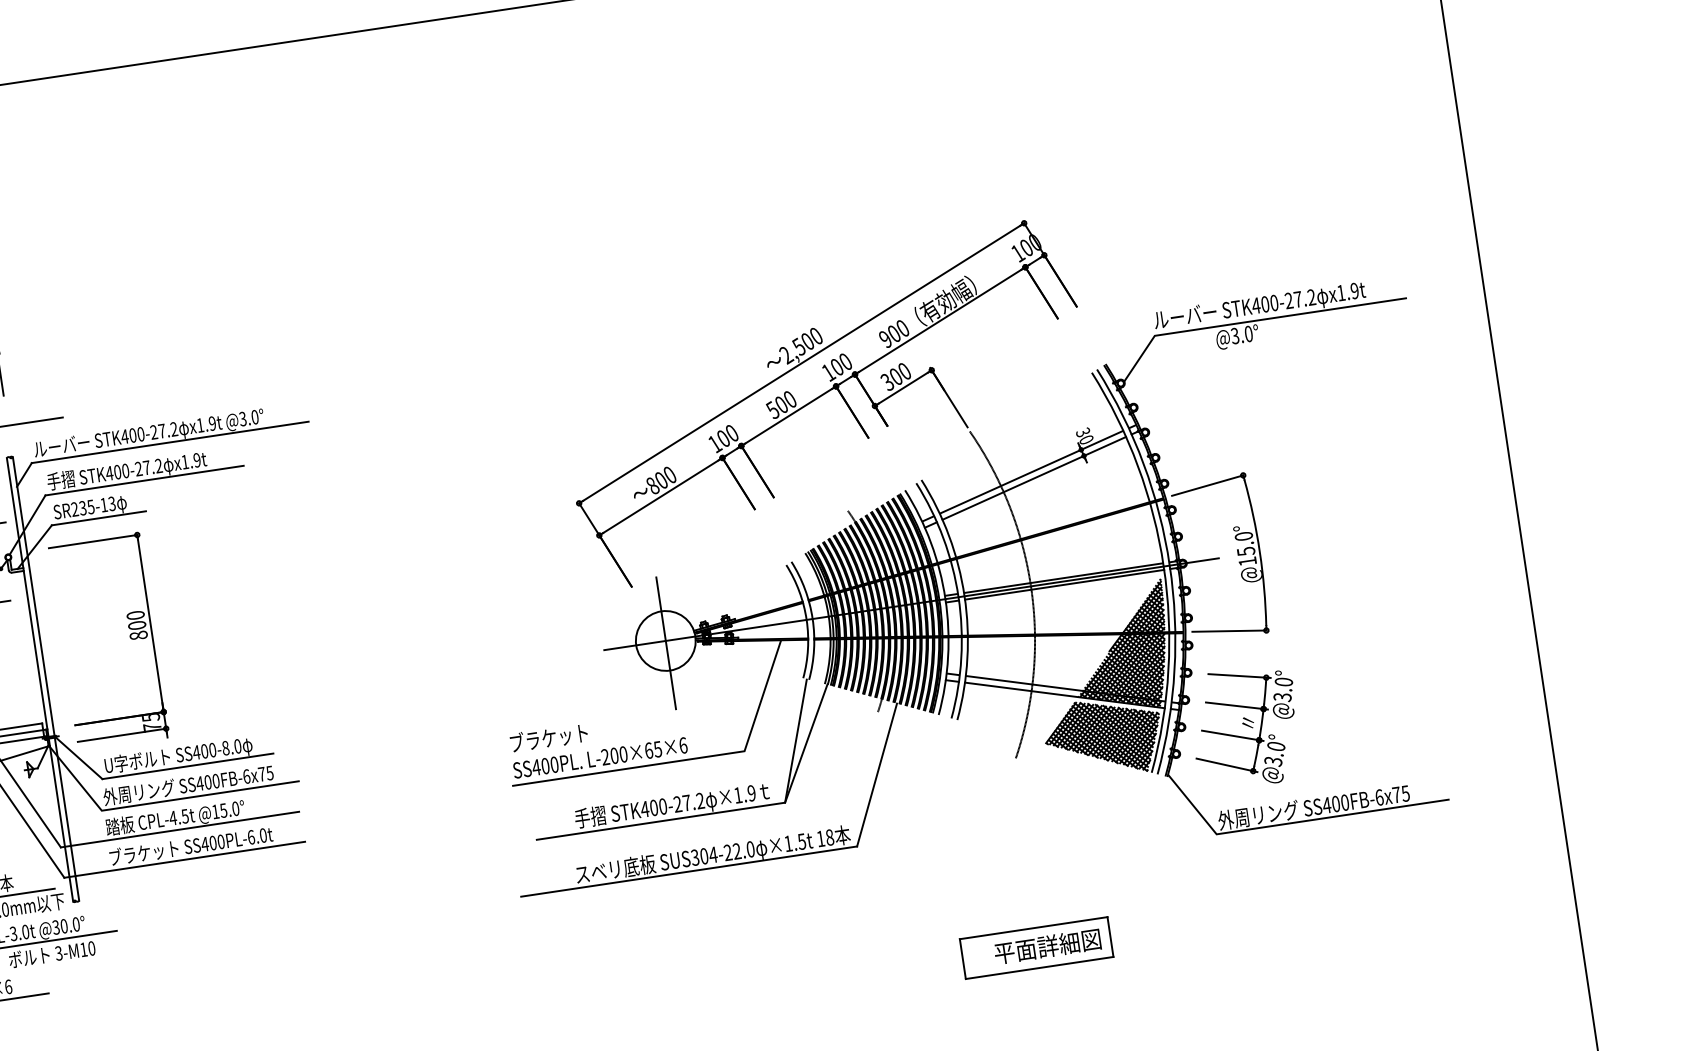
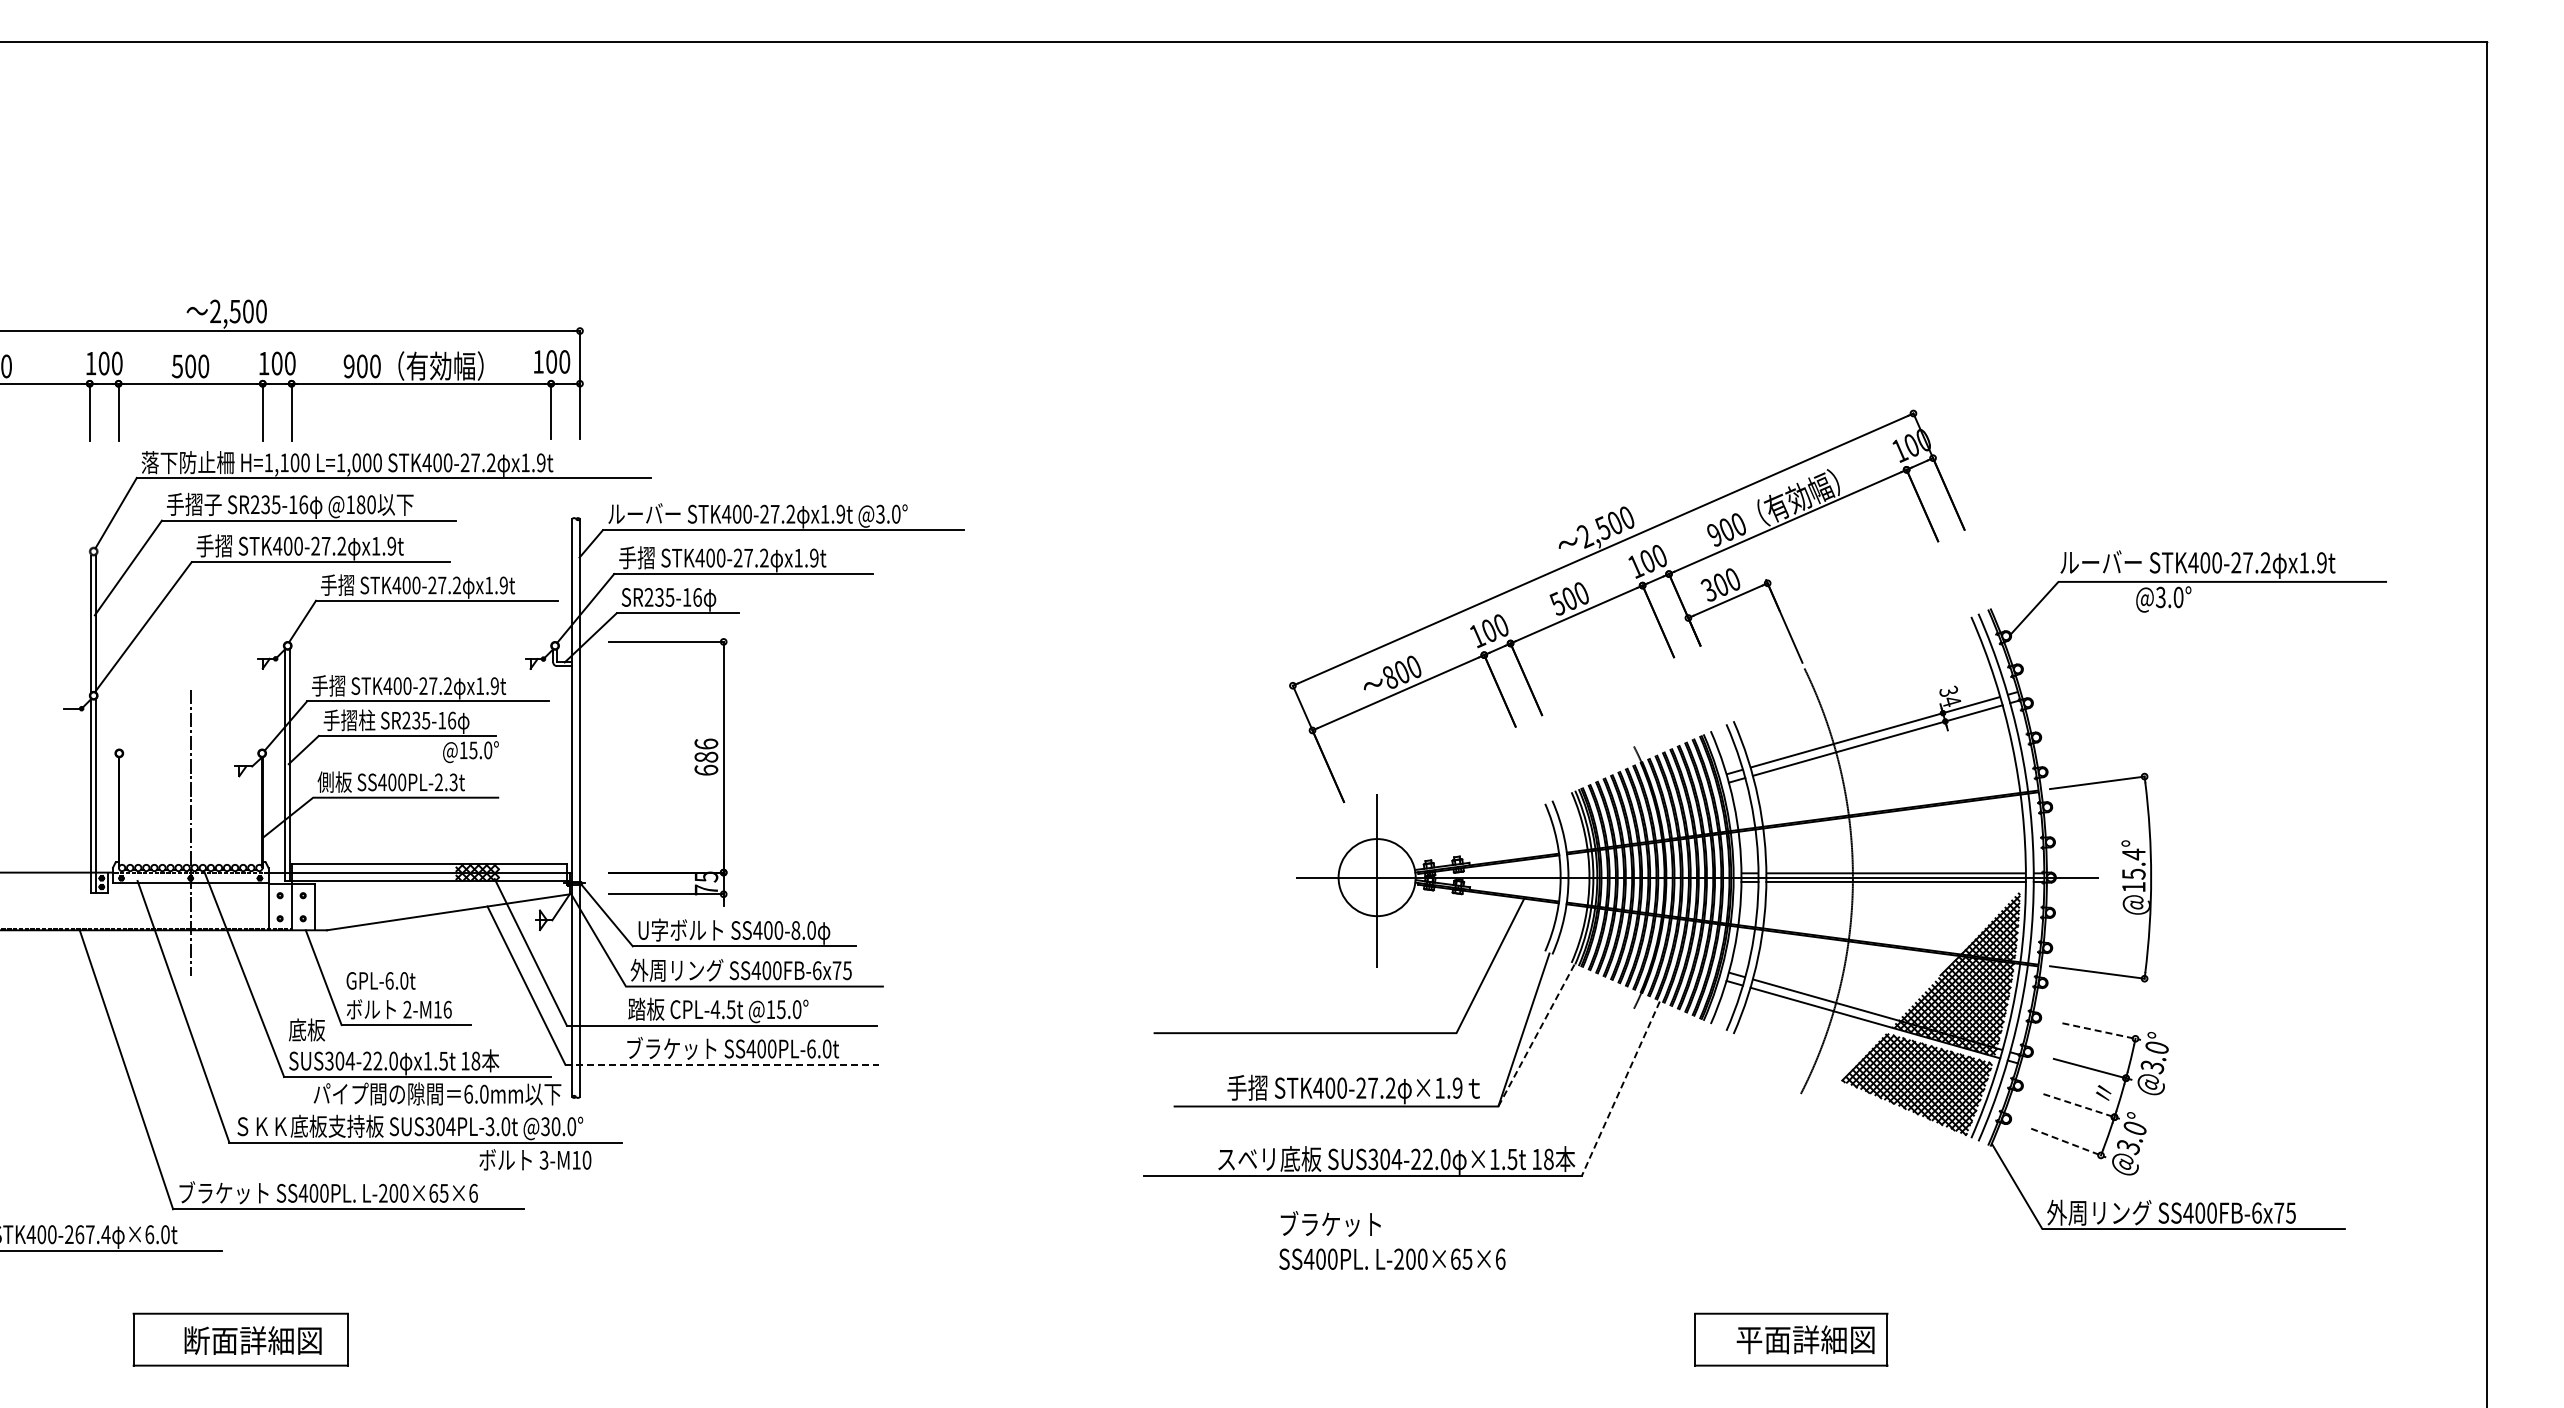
text: (1086, 439) -> (1951, 701), 30 -> 34
text: (112, 503) -> (697, 597), SR235-13 -> SR235-16
text: (1243, 536) -> (2133, 854), @15.0° -> @15.4°
text: (137, 624) -> (706, 756), 800 -> 686
line: (1240, 675) -> (2102, 1031), solid -> dashed
line: (1233, 735) -> (2082, 1106), solid -> dashed
text: (598, 743) -> (1392, 1240), moved
line: (806, 743) -> (1536, 1034), solid -> dashed
line: (1227, 765) -> (2069, 1143), solid -> dashed
line: (876, 774) -> (1620, 1088), solid -> dashed
line: (184, 859) -> (722, 1064), solid -> dashed

